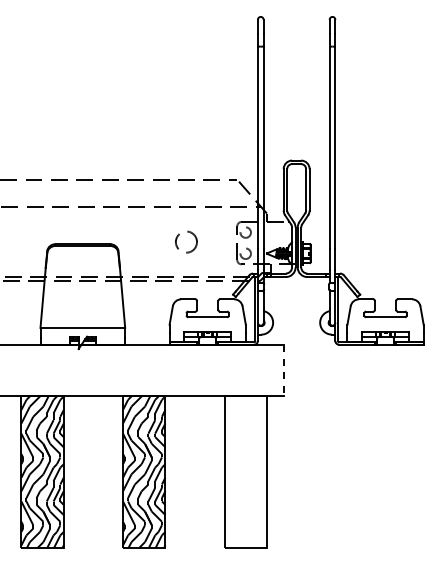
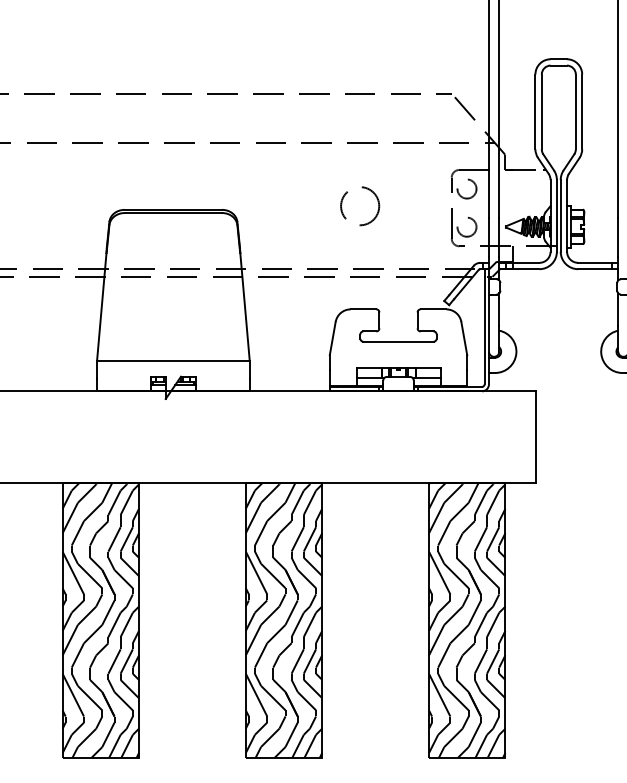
line: (283, 370) -> (535, 437), dashed -> solid
hatch: (245, 471) -> (466, 619), added

